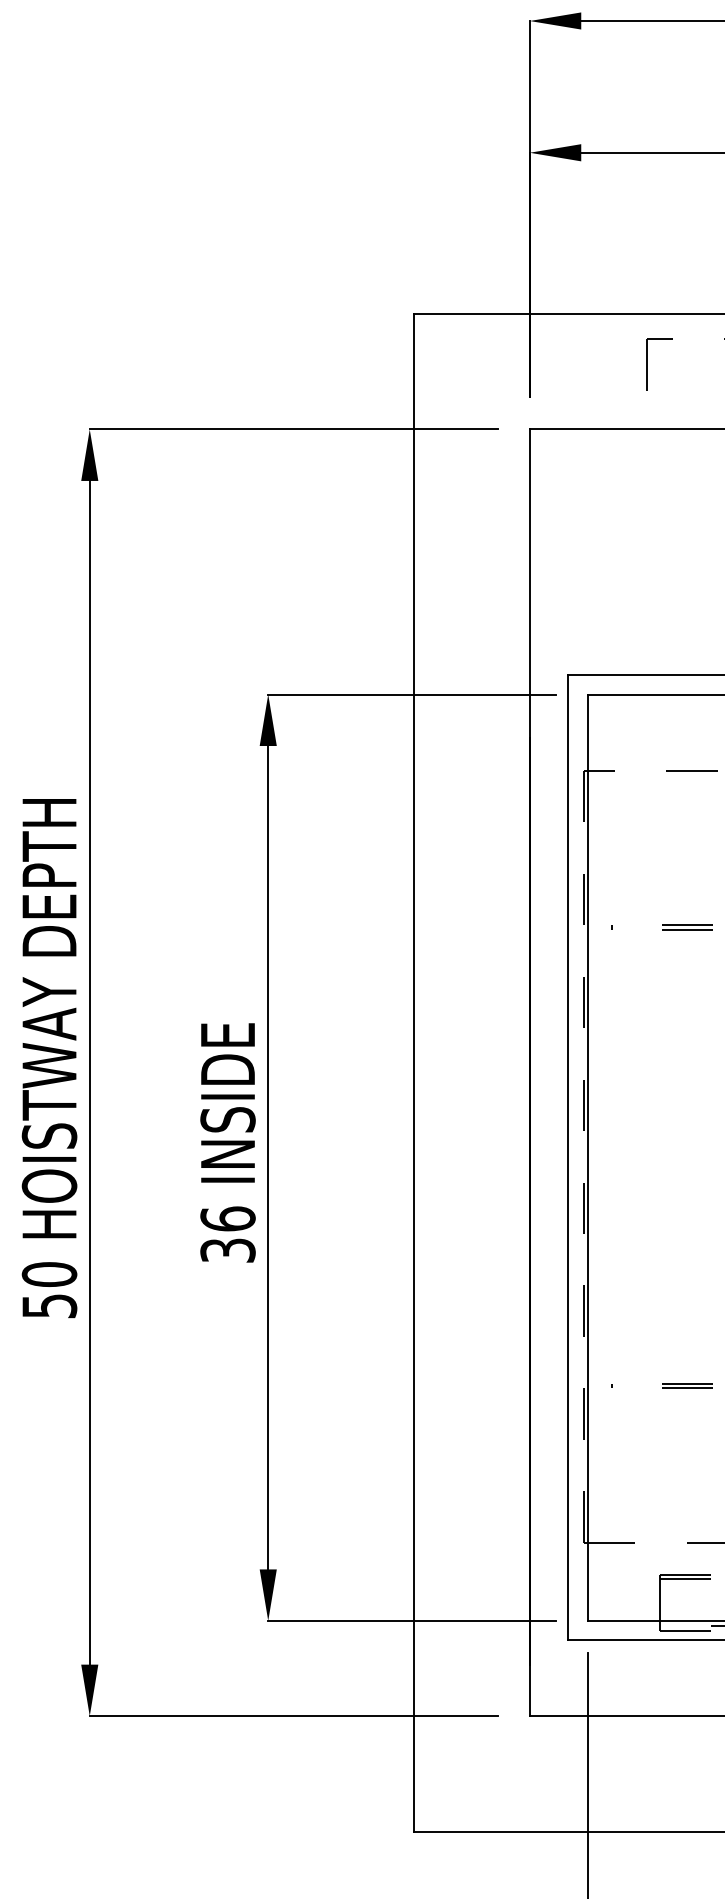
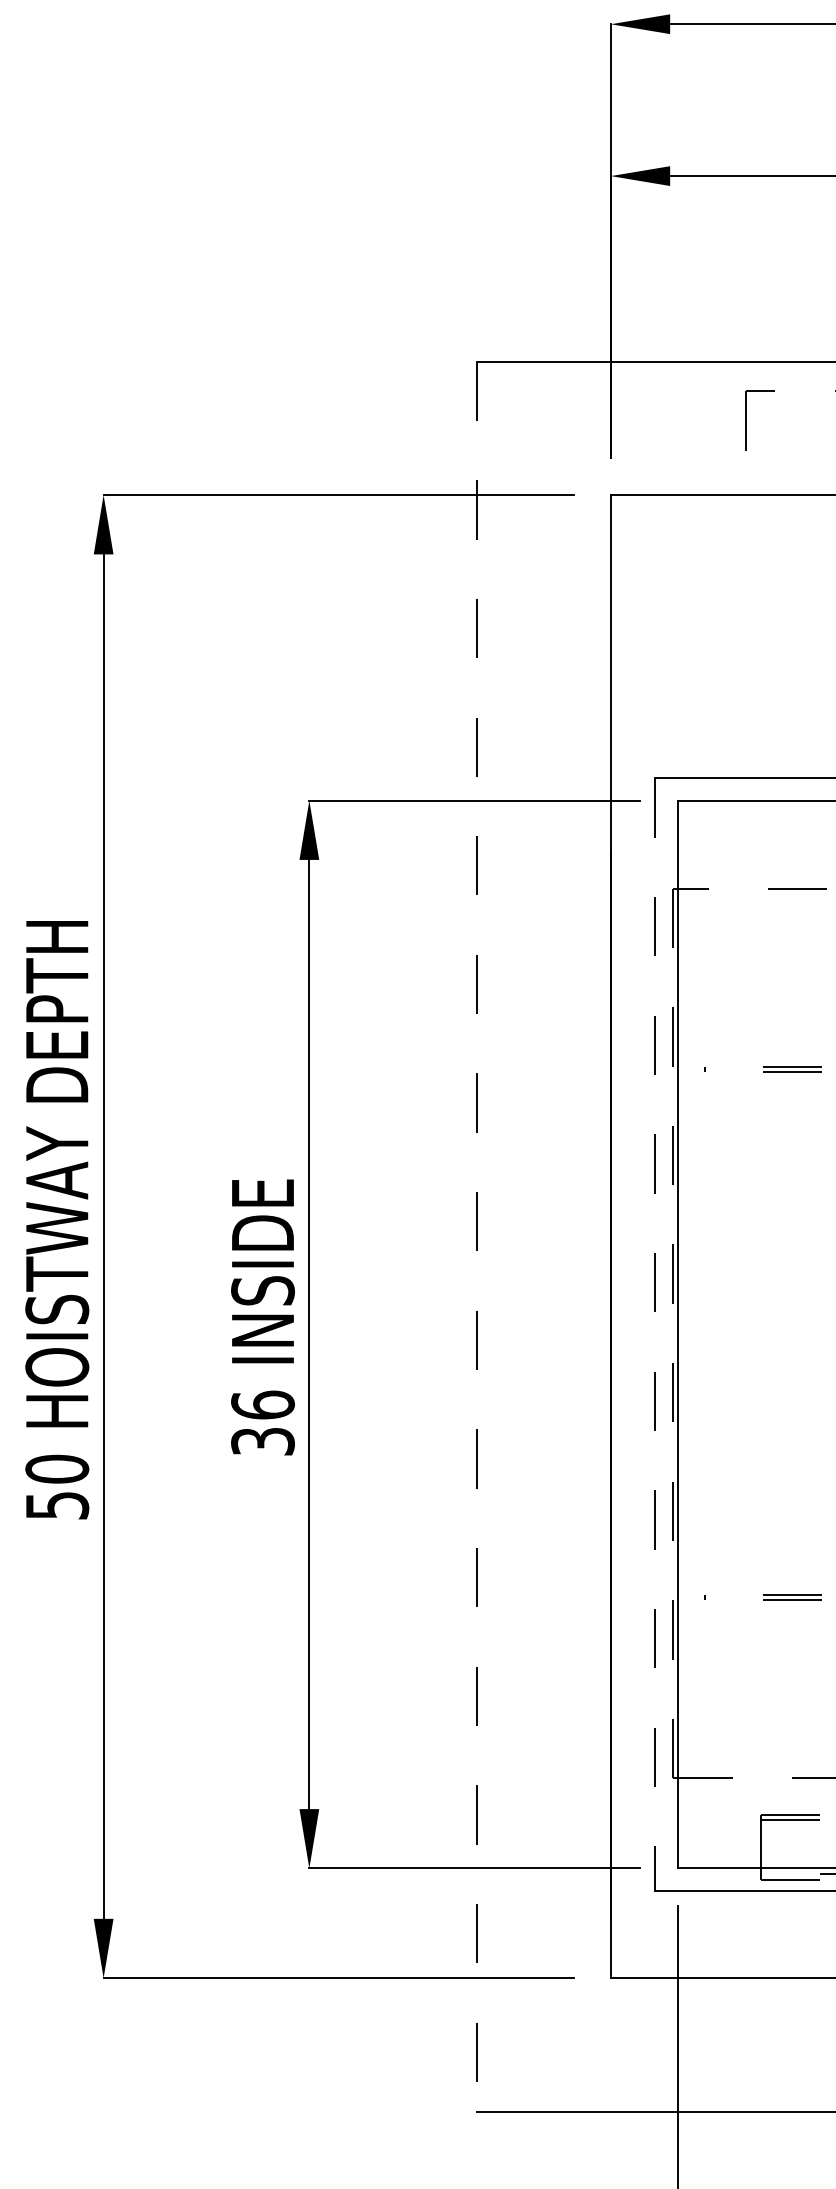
line: (413, 1073) -> (476, 1237), solid -> dashed
line: (568, 1158) -> (655, 1335), solid -> dashed

